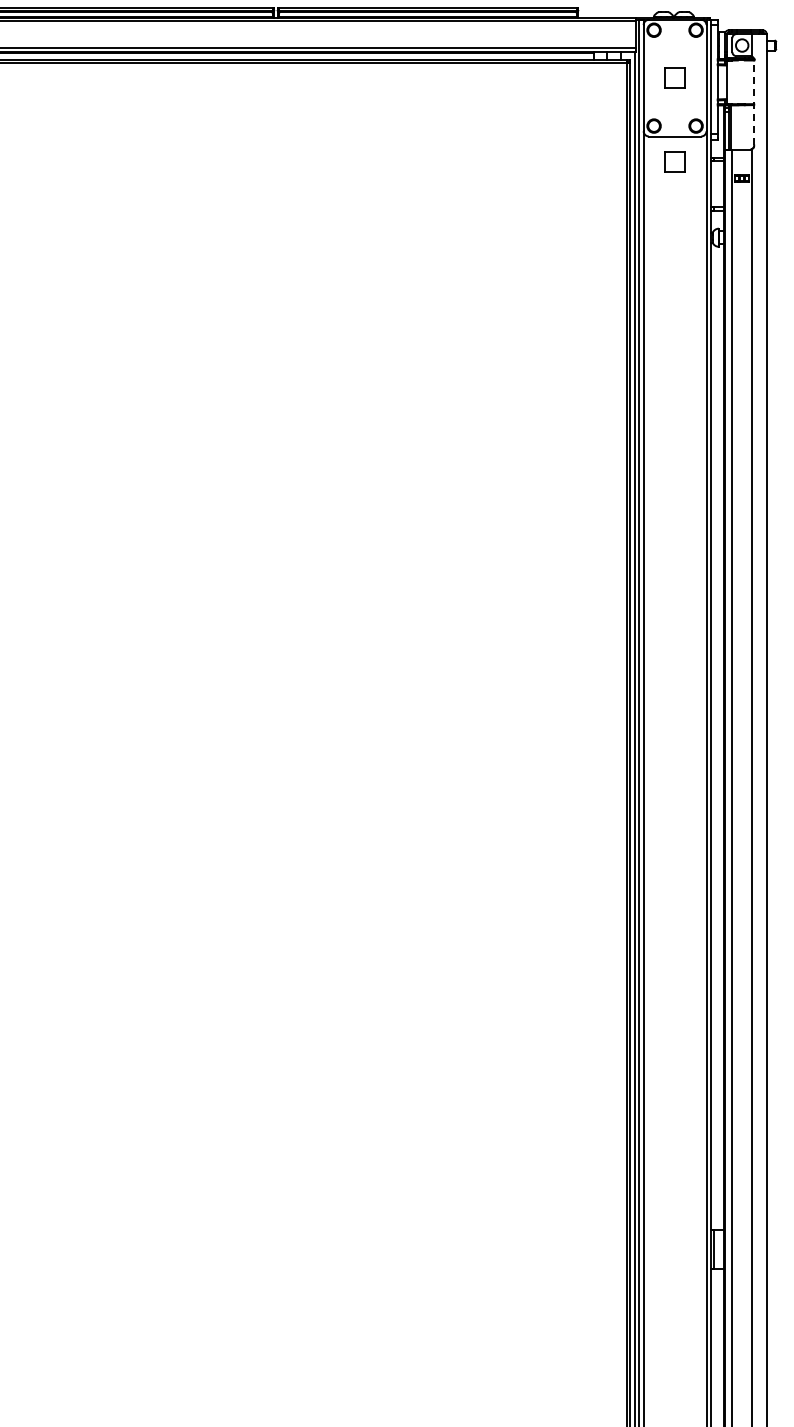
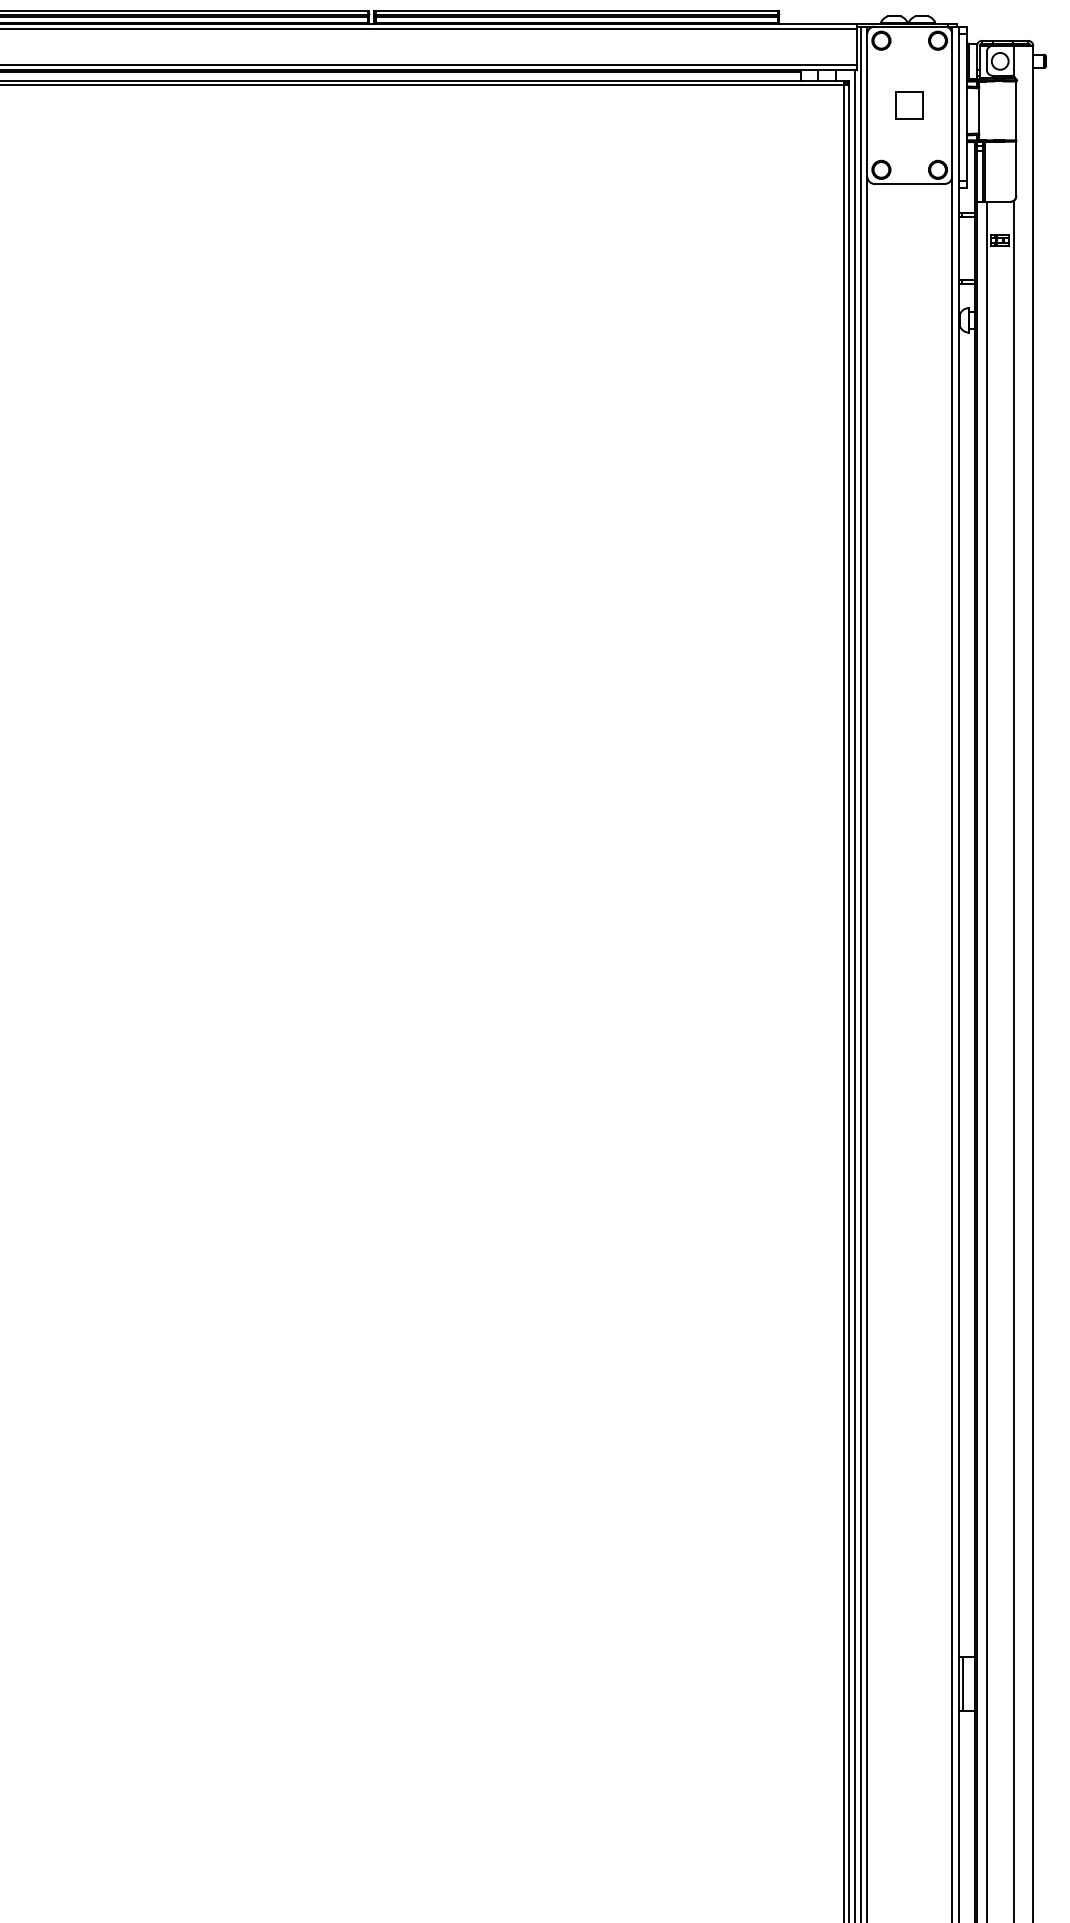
line: (754, 102) -> (1016, 138), dashed -> solid
part: (674, 161) -> (908, 217), removed

